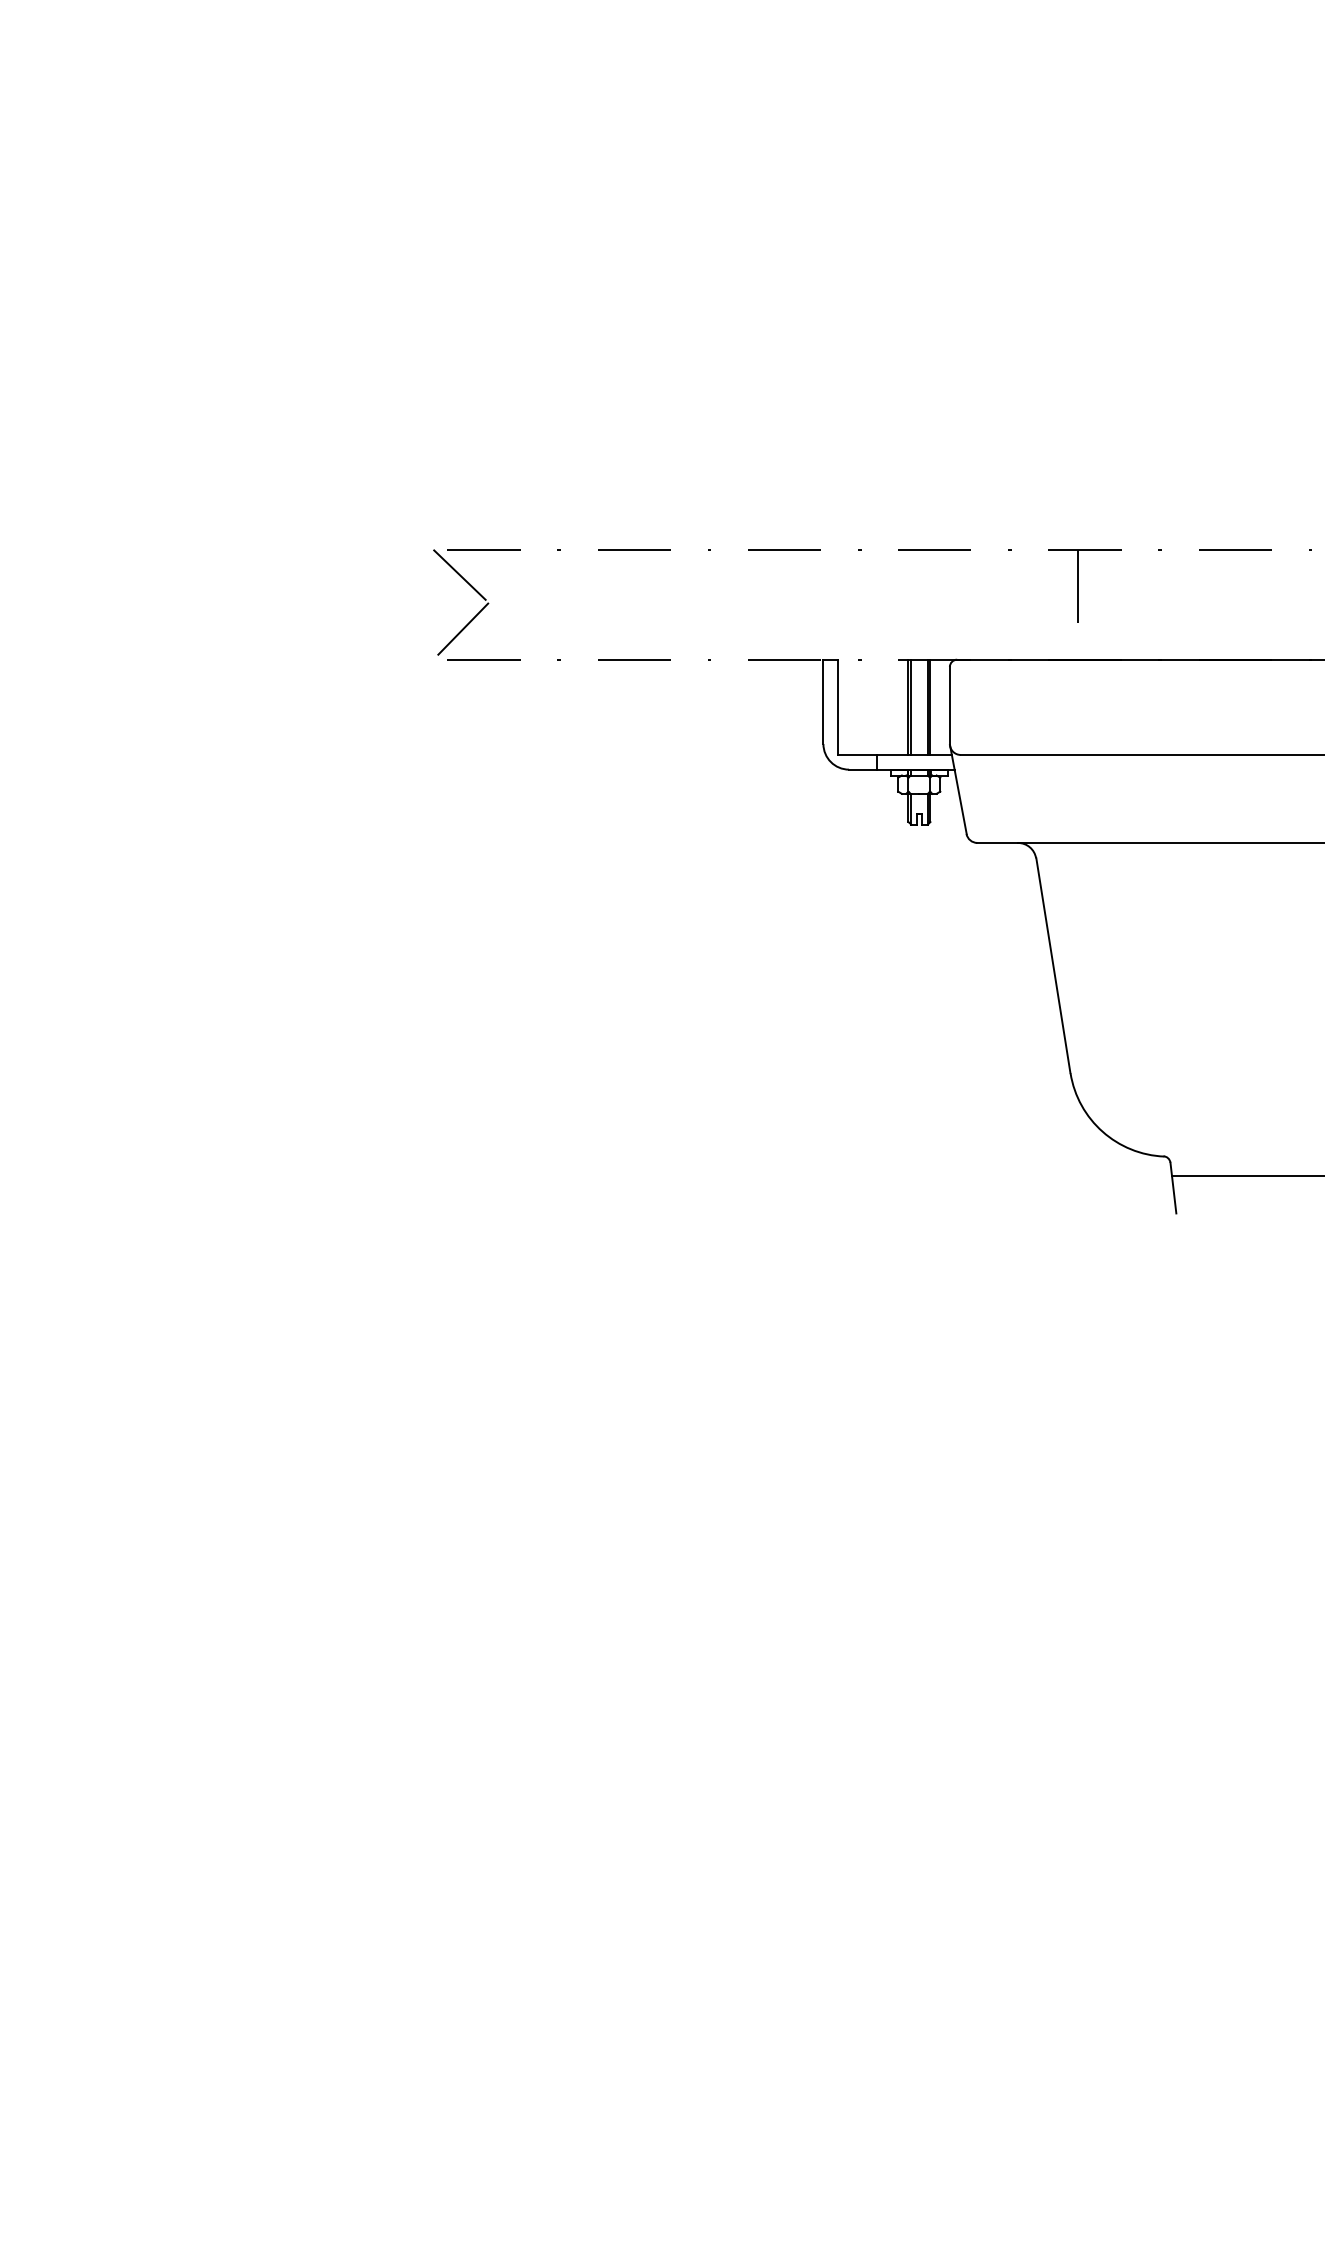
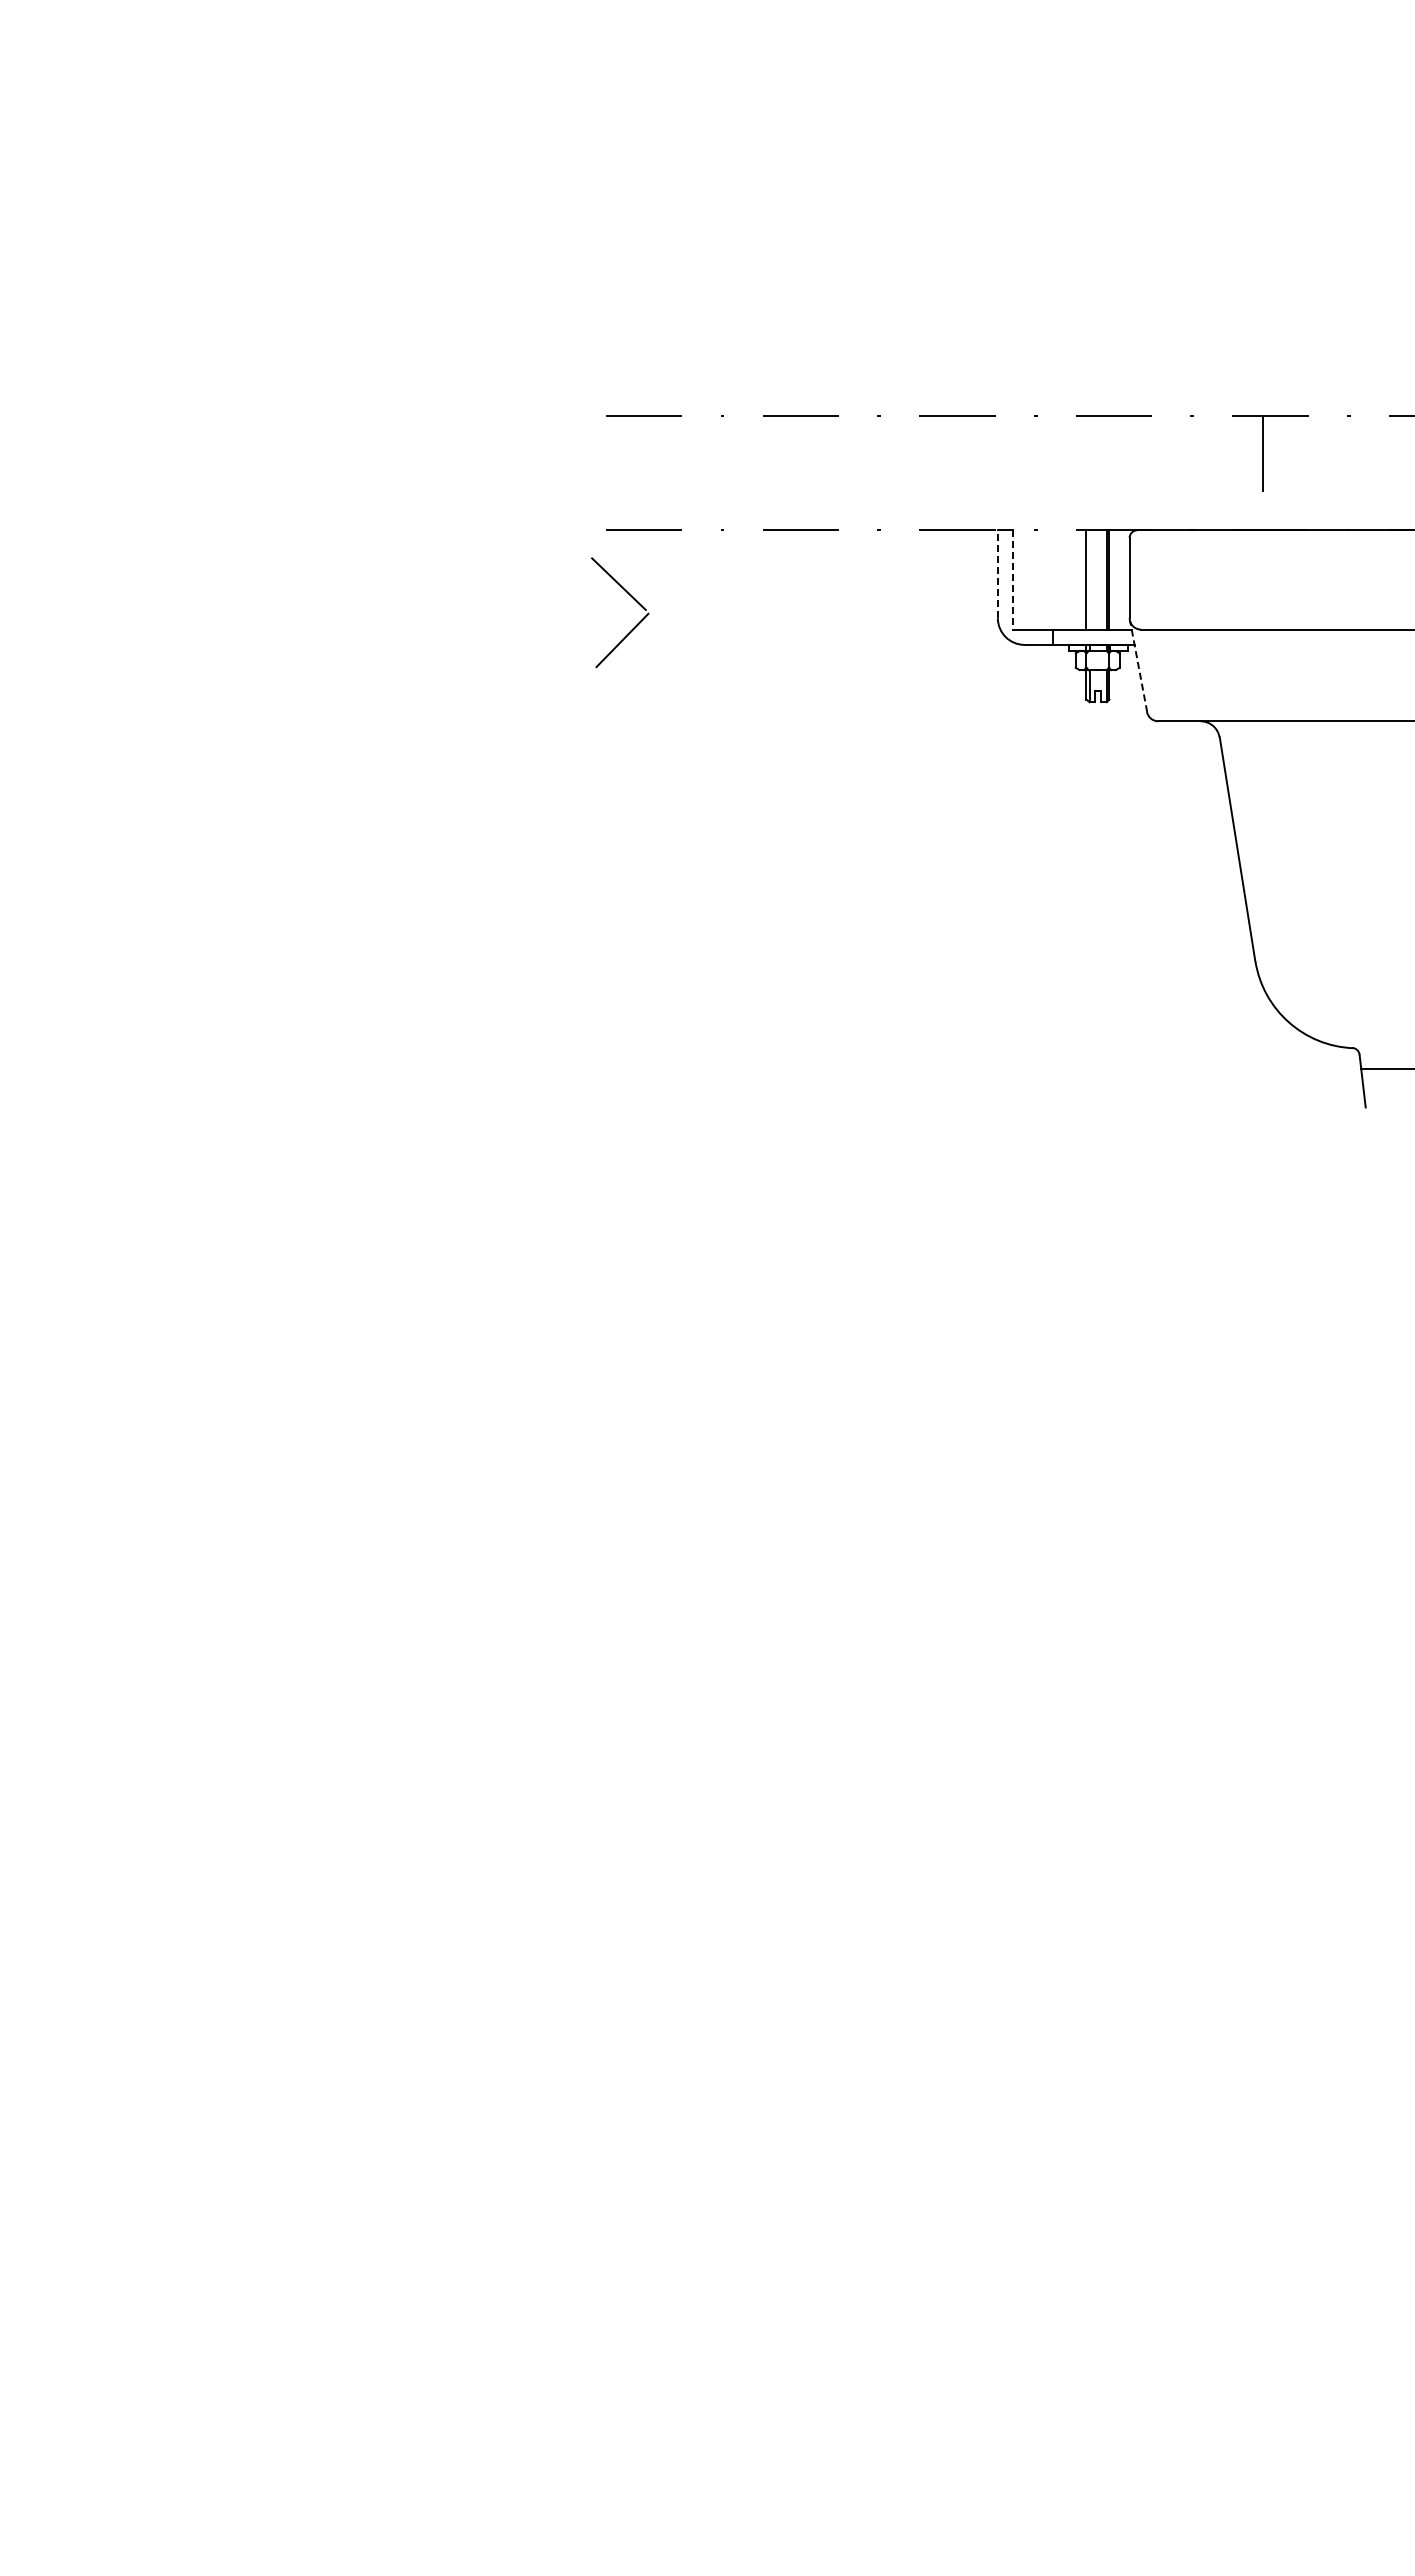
part: (473, 589) -> (633, 599), moved
line: (823, 702) -> (997, 574), solid -> dashed
line: (838, 706) -> (1013, 579), solid -> dashed
line: (911, 706) -> (1089, 579), removed
line: (958, 790) -> (1138, 666), solid -> dashed

